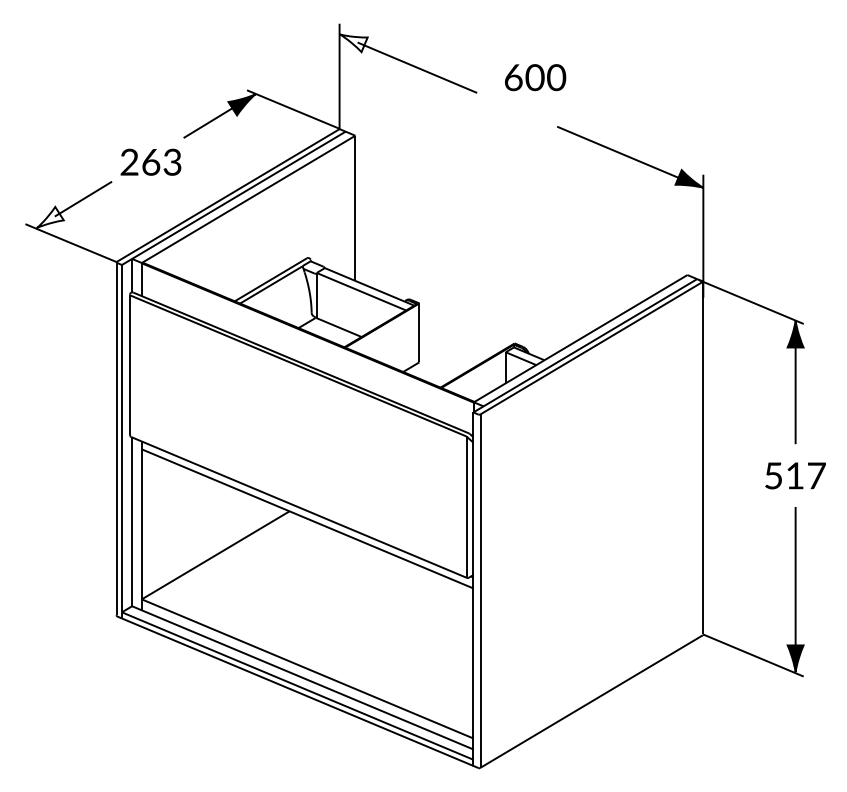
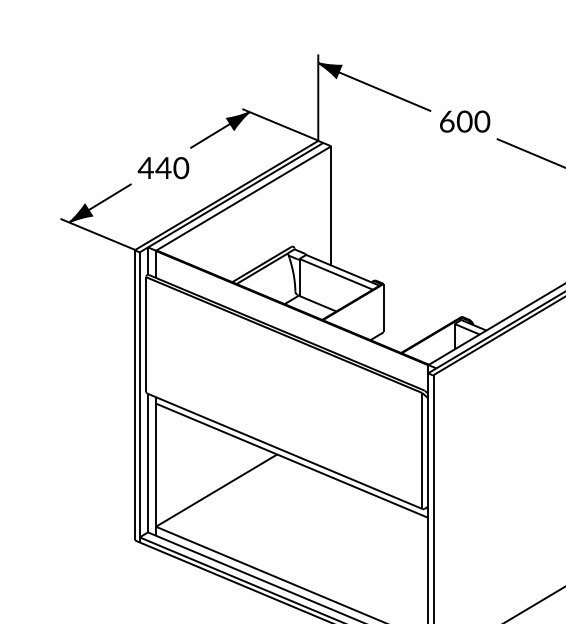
fill: (353, 43) -> (329, 70), added
text: (535, 77) -> (465, 121), moved
text: (150, 161) -> (163, 167), 263 -> 440
fill: (49, 217) -> (80, 213), added

